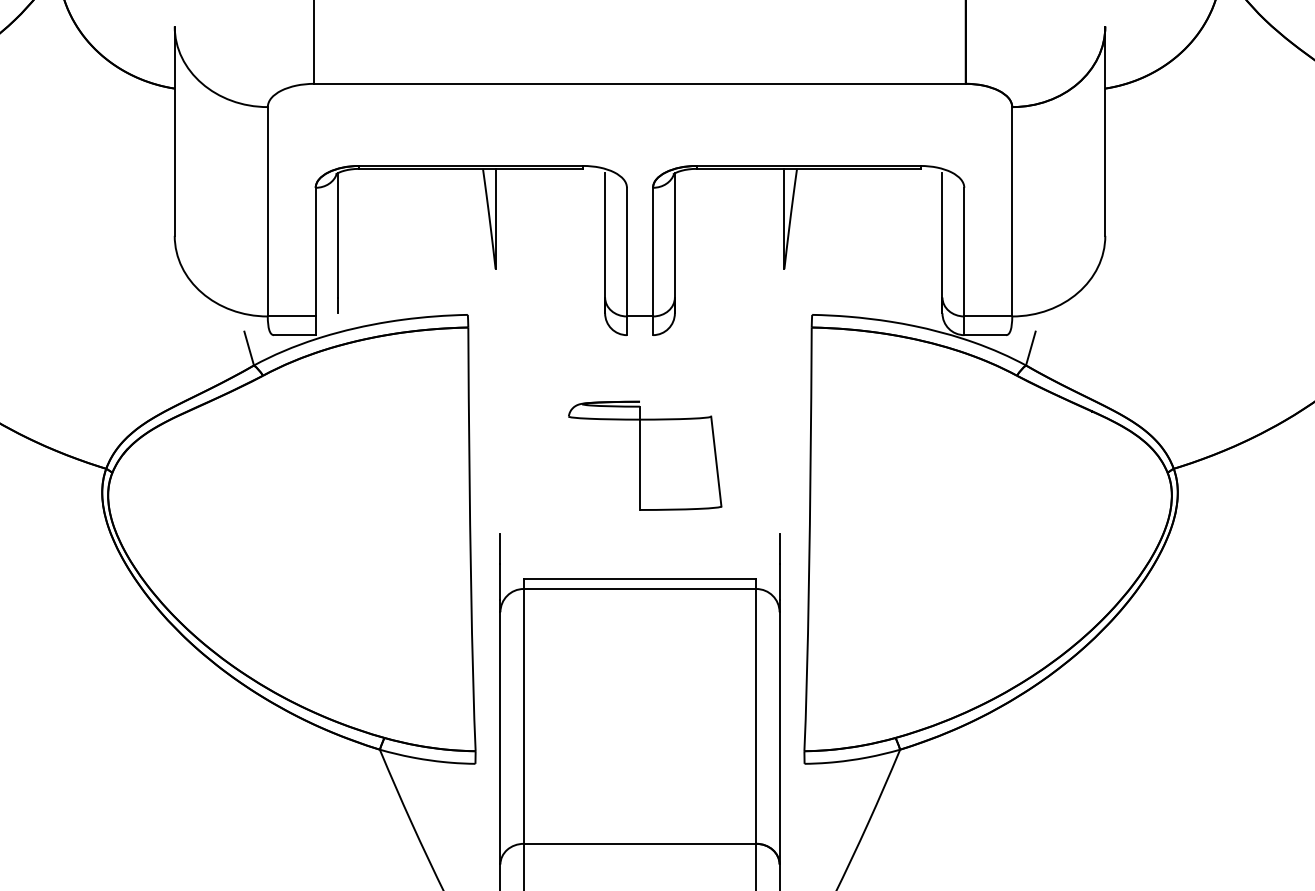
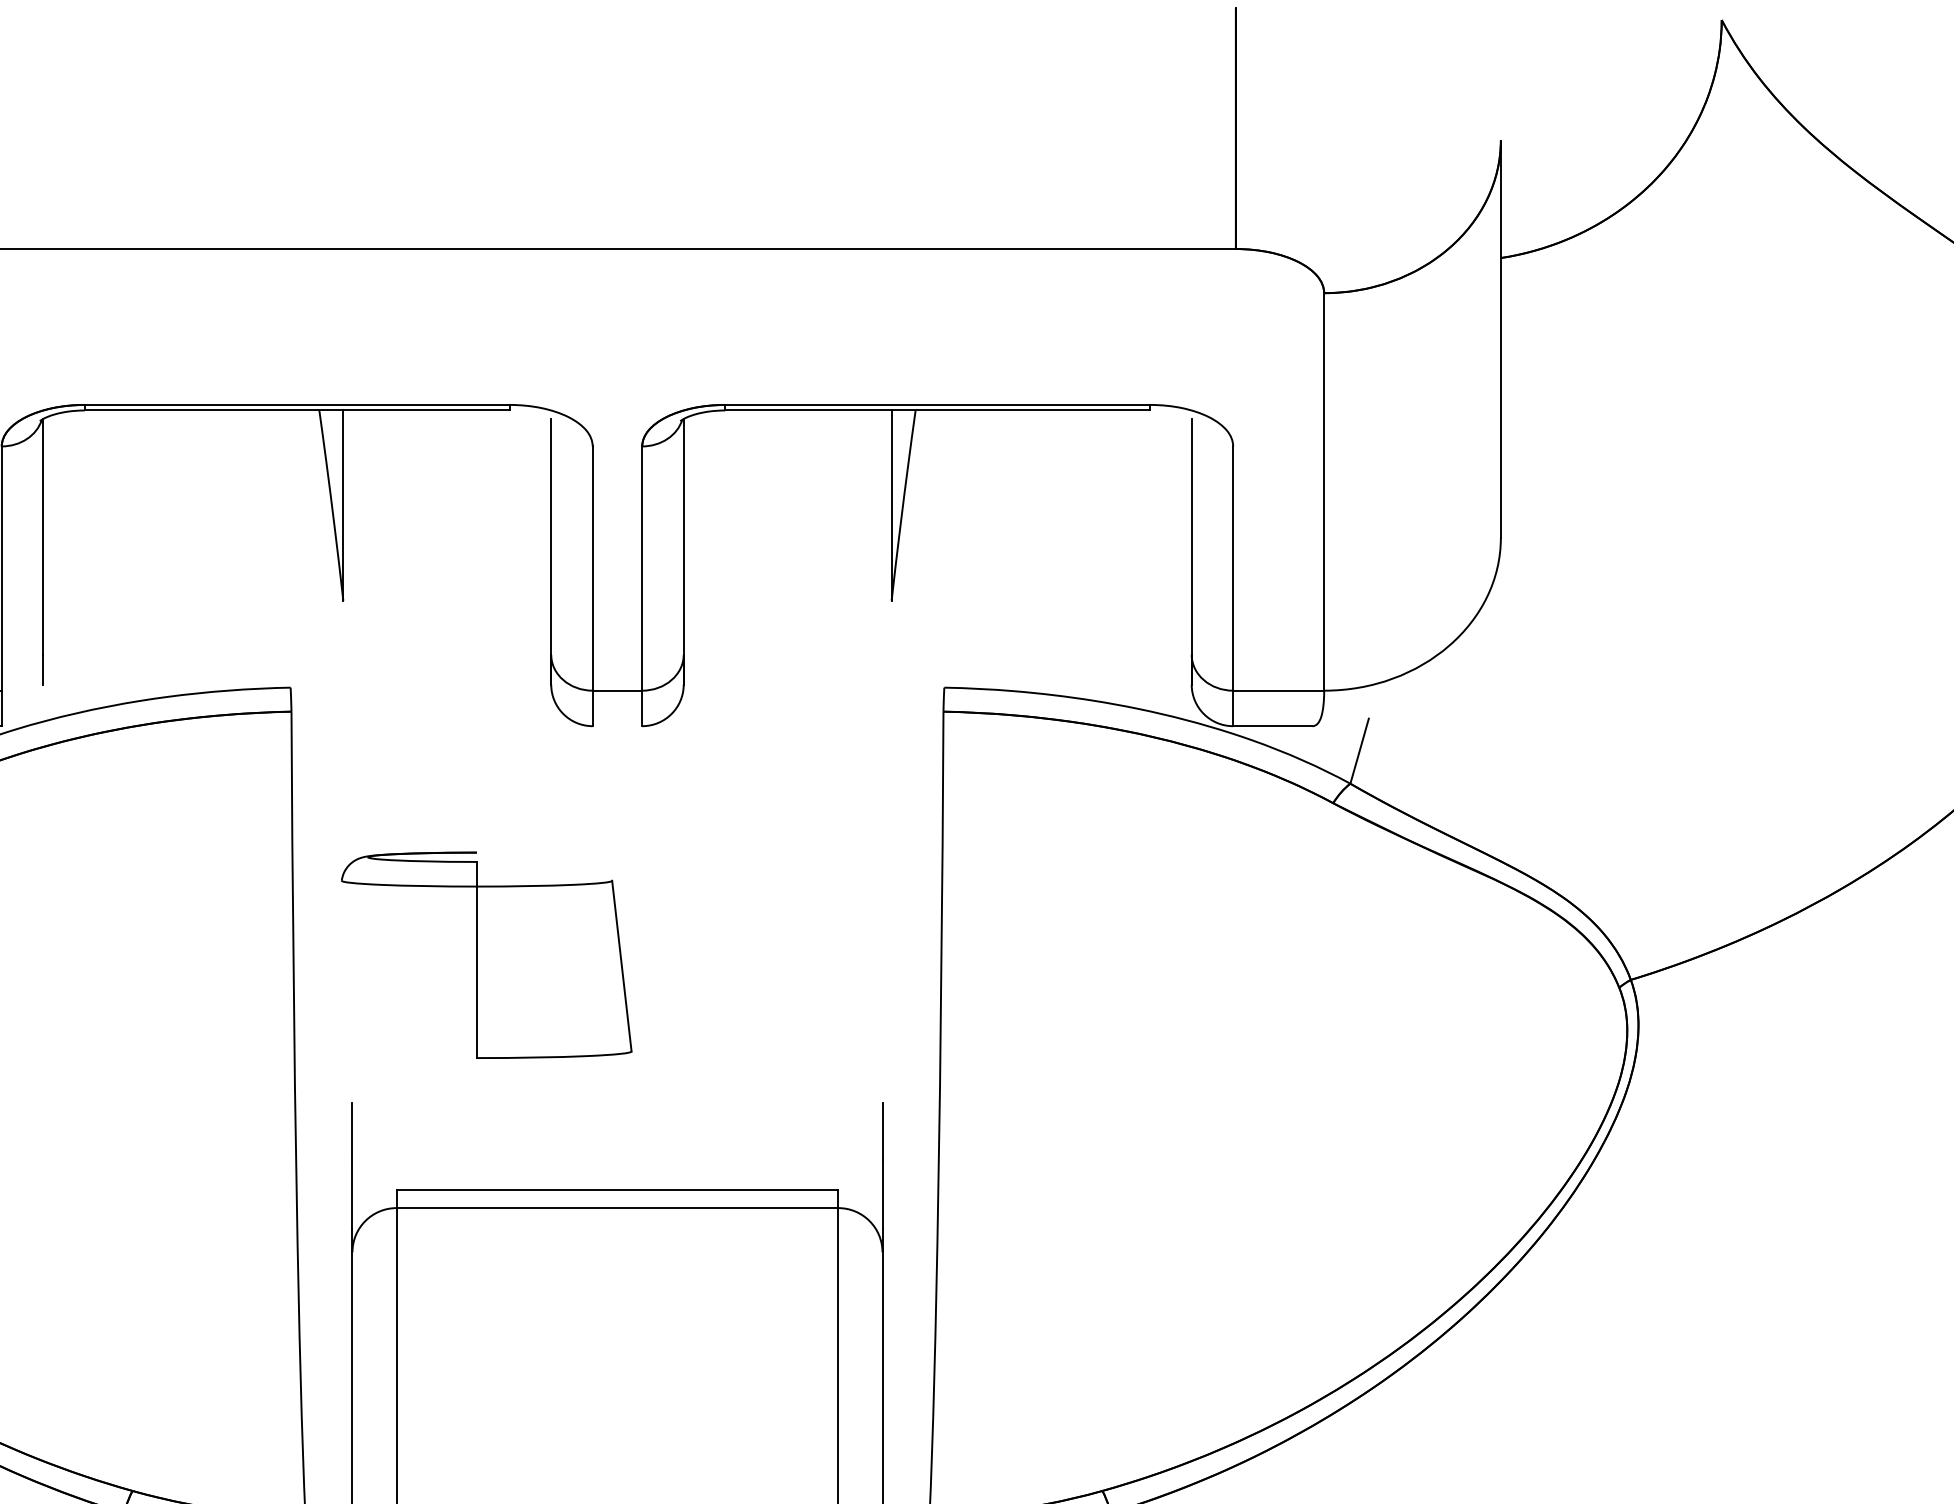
part: (645, 455) -> (487, 954), moved

